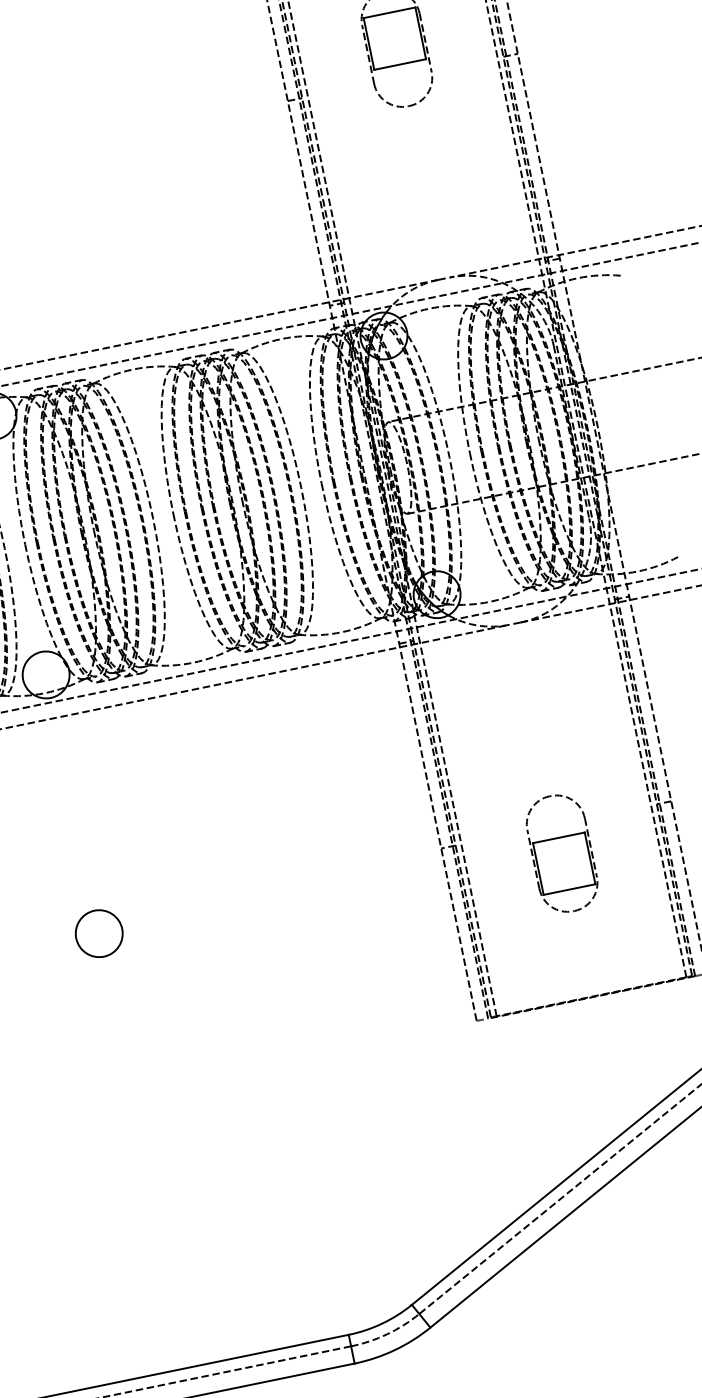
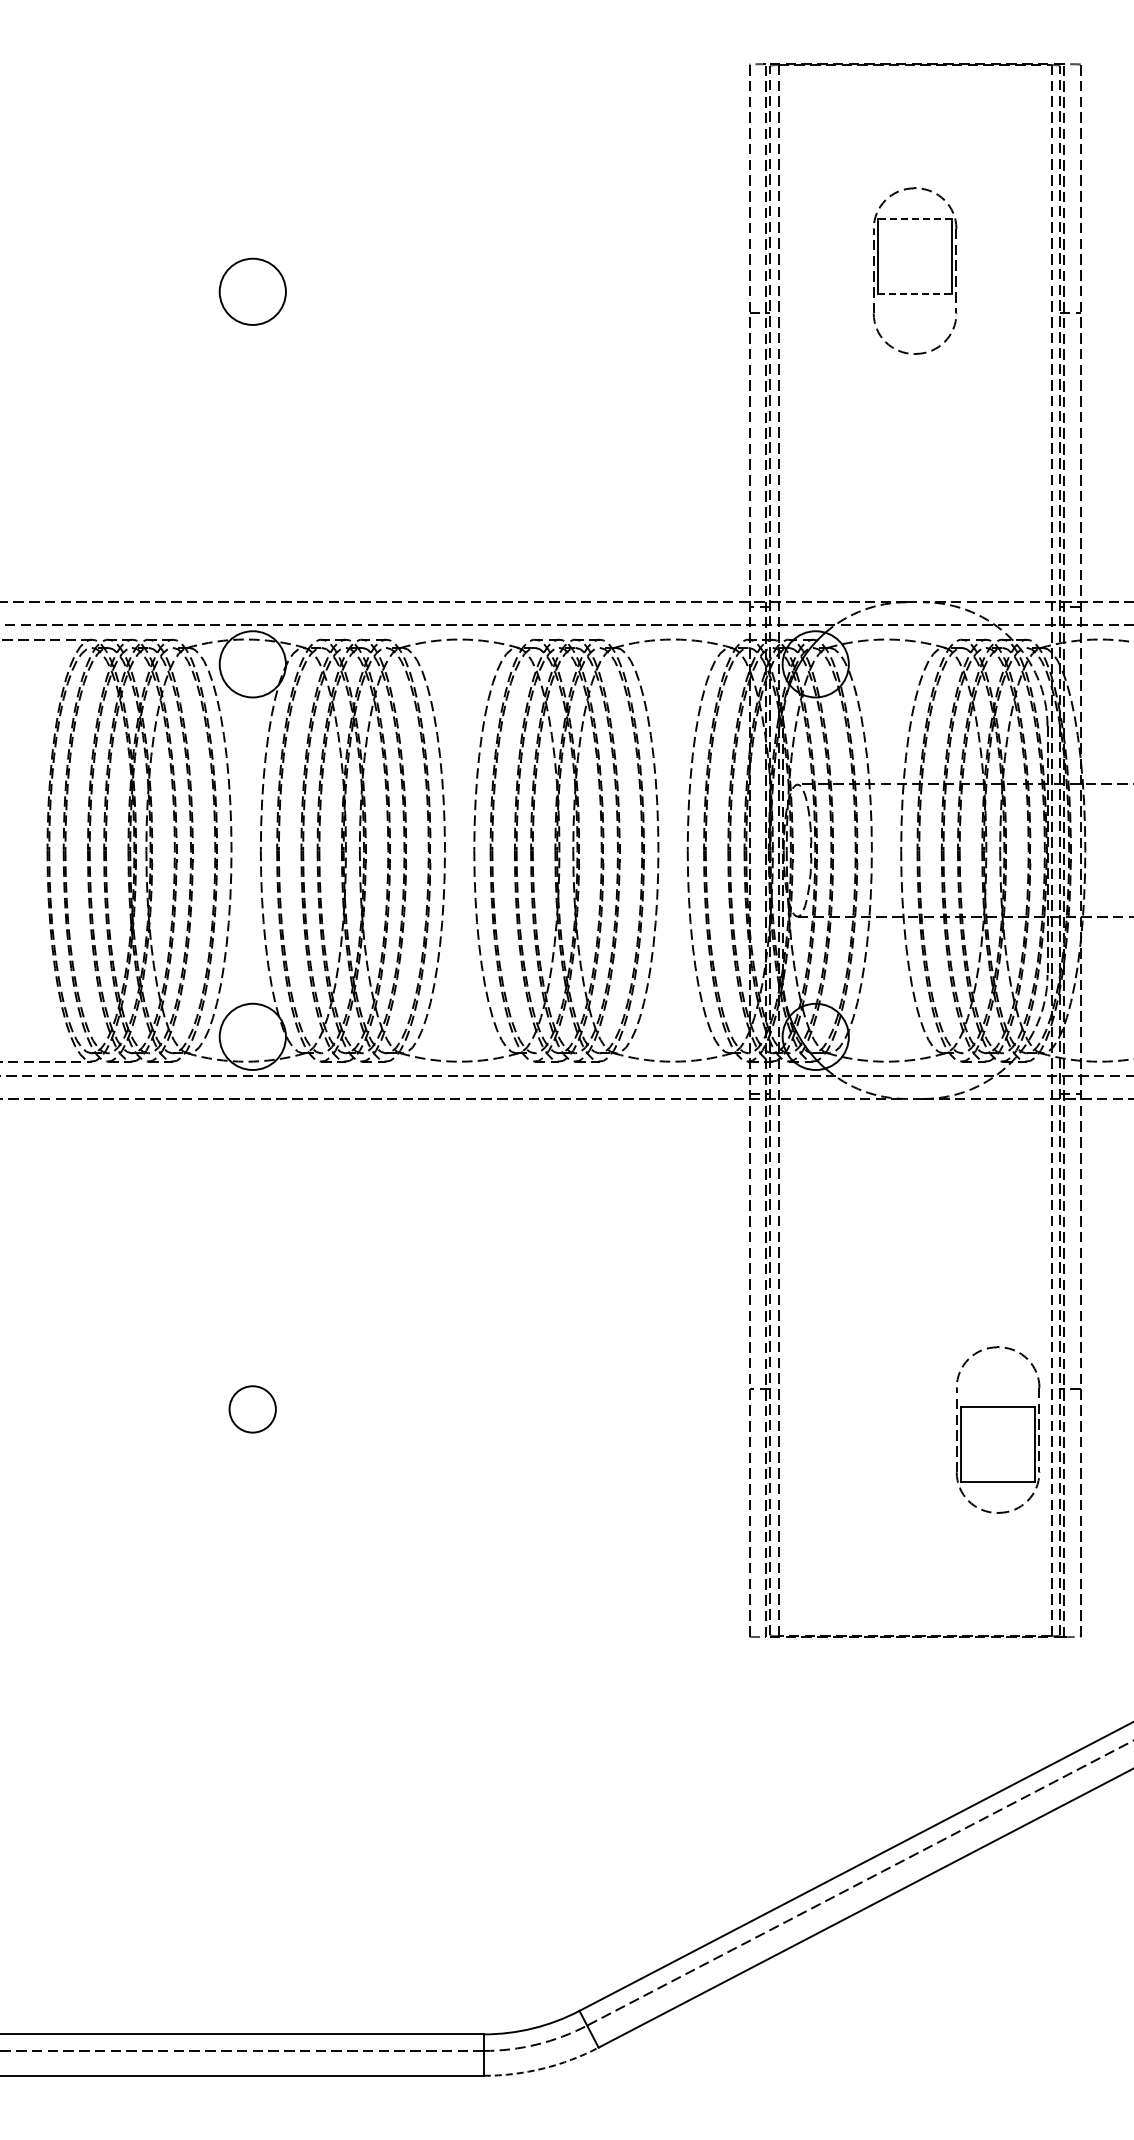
line: (389, 12) -> (914, 219), solid -> dashed
line: (400, 64) -> (915, 293), solid -> dashed
part: (561, 853) -> (997, 1429), moved
circle: (99, 933) -> (252, 1409), size x0.7
arc: (394, 1350) -> (542, 2068), solid -> dashed

